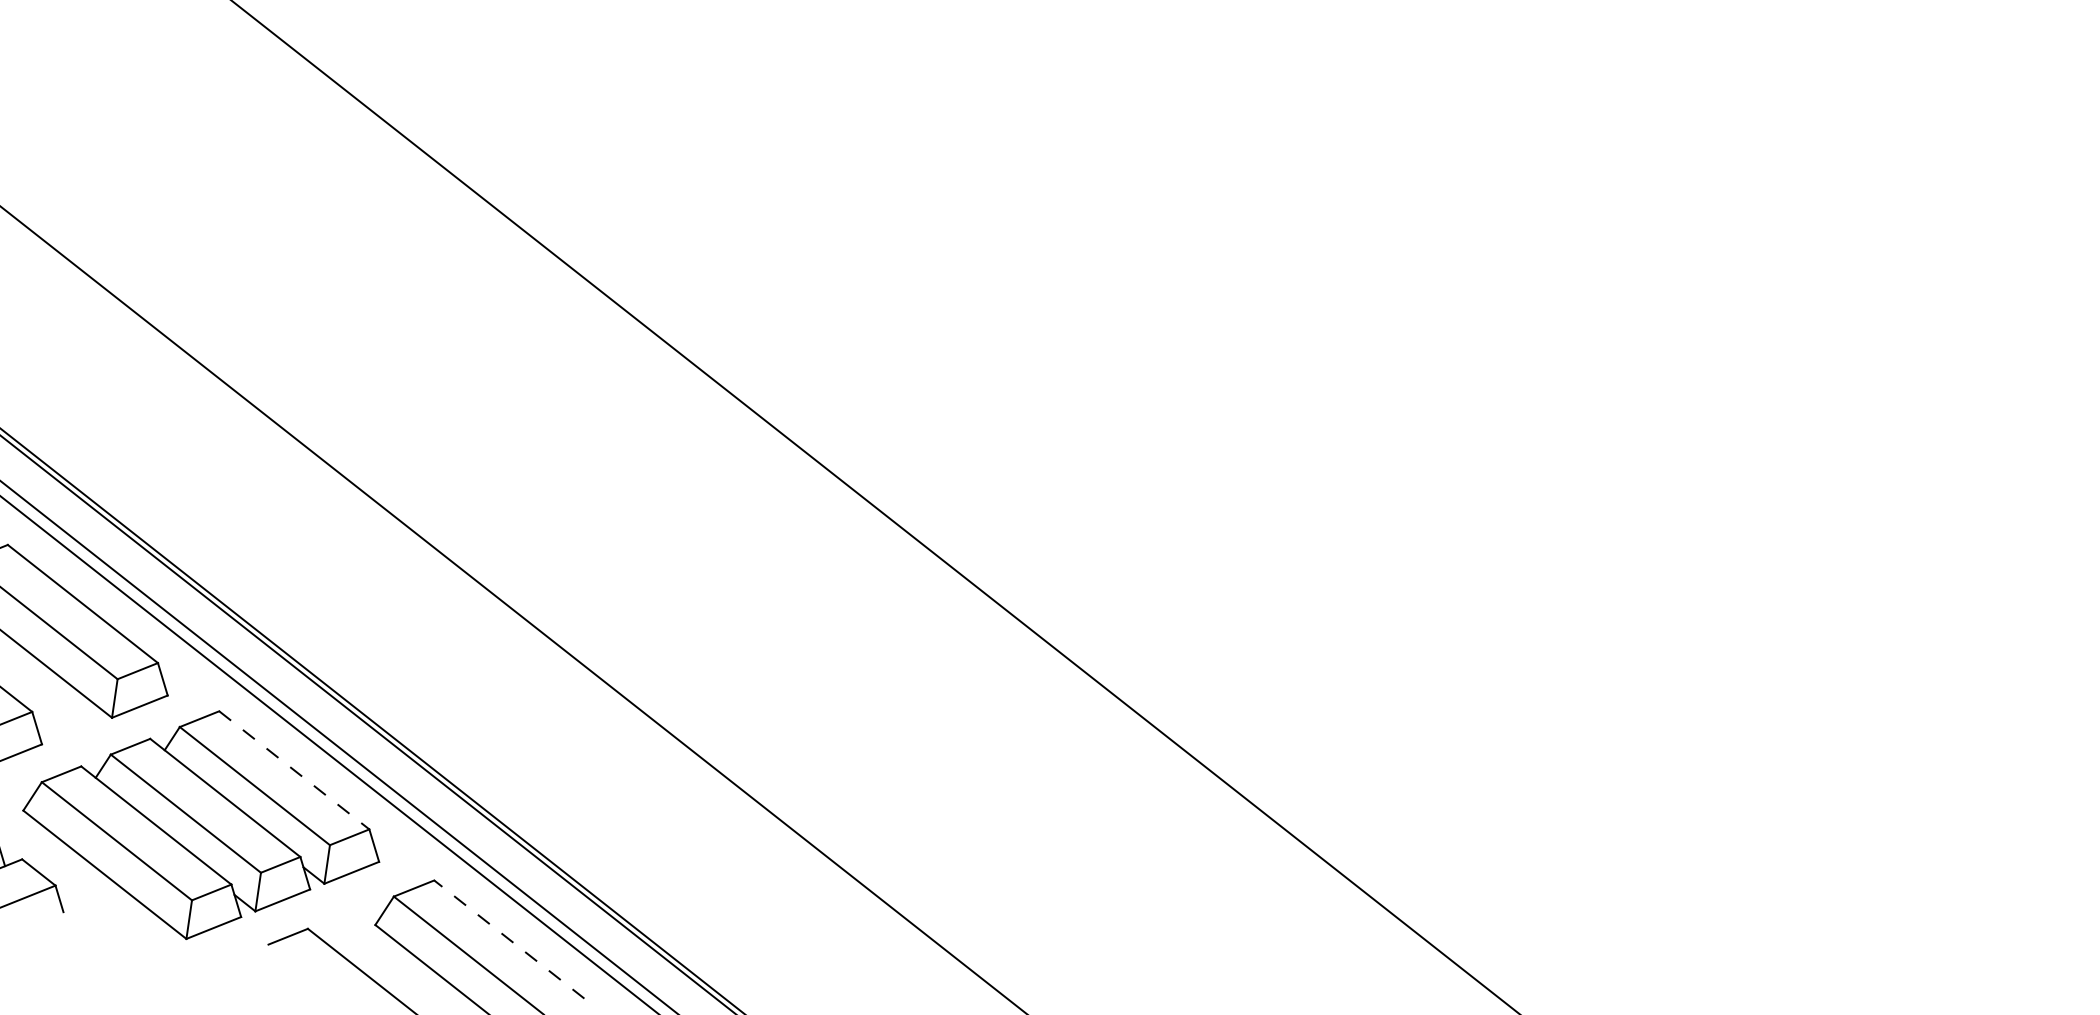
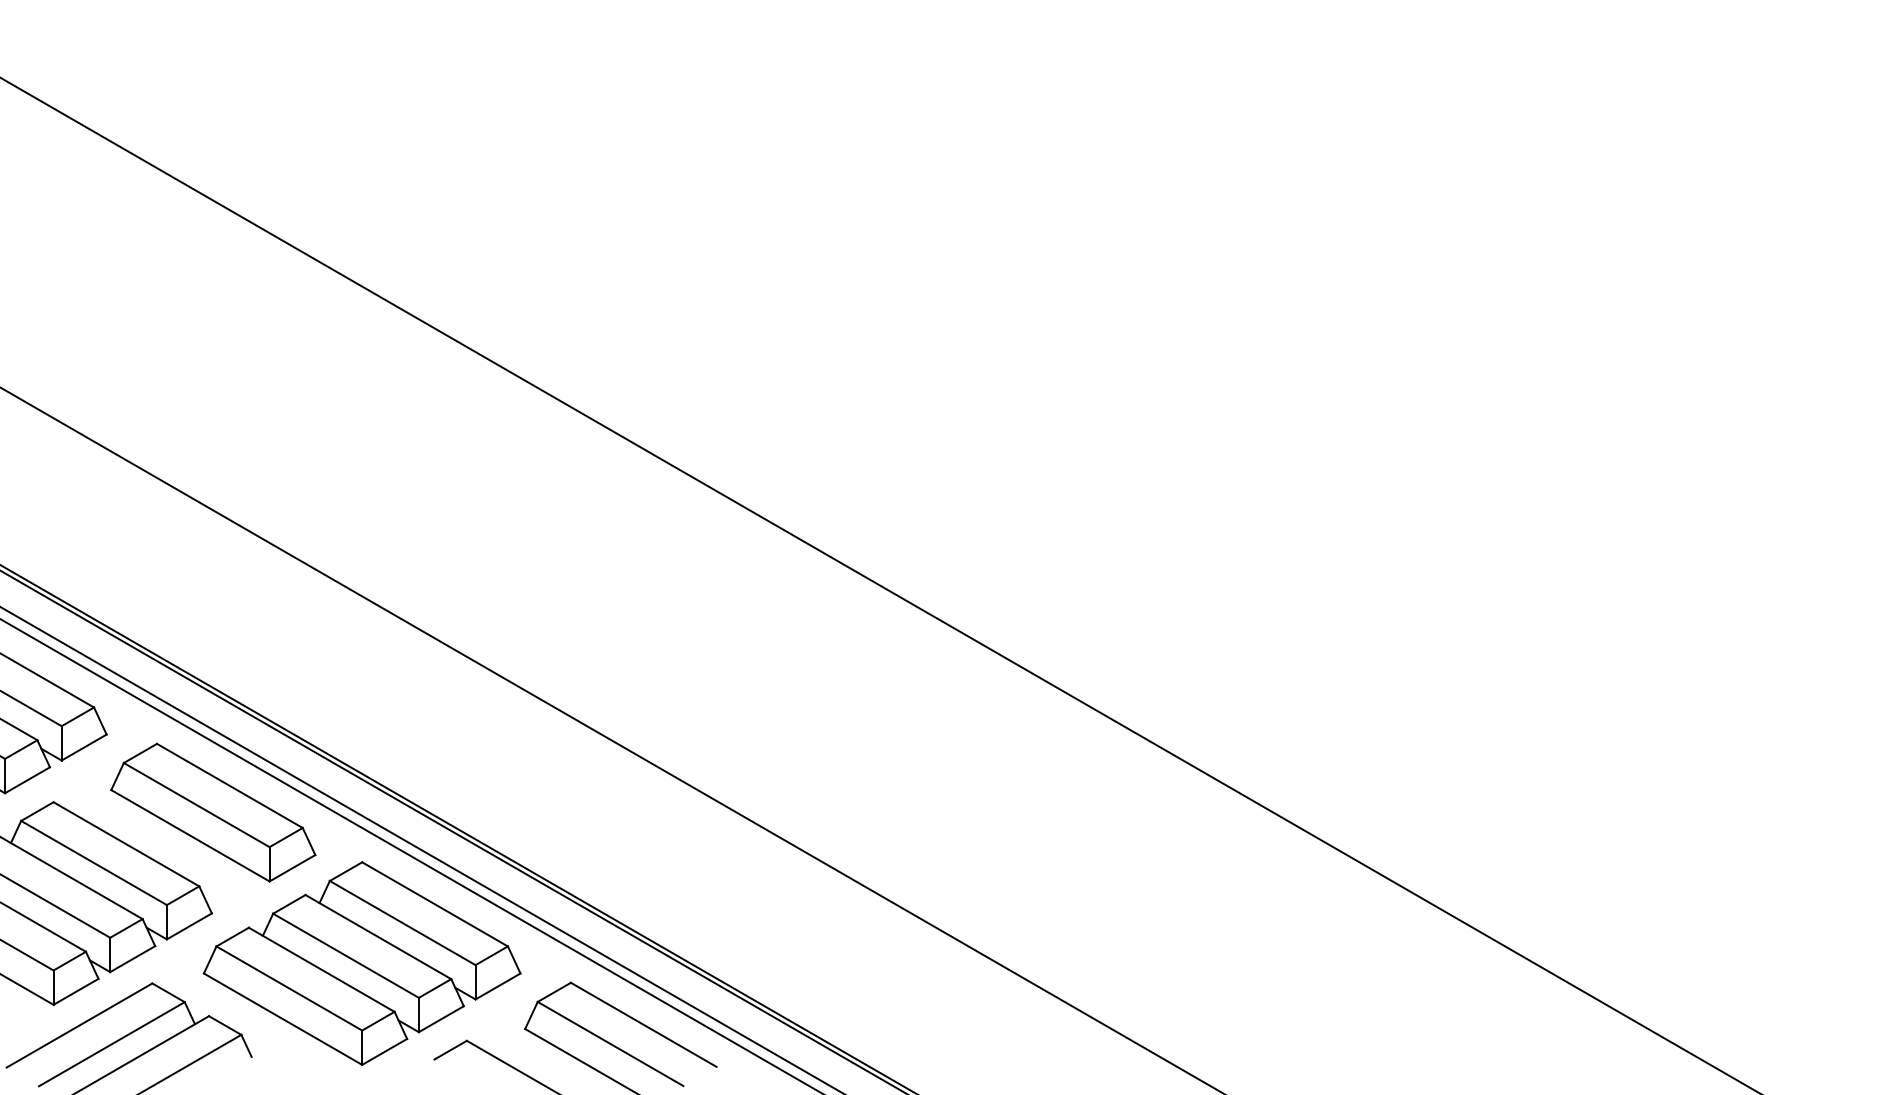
line: (294, 770) -> (435, 904), dashed -> solid
line: (509, 939) -> (643, 1024), dashed -> solid

